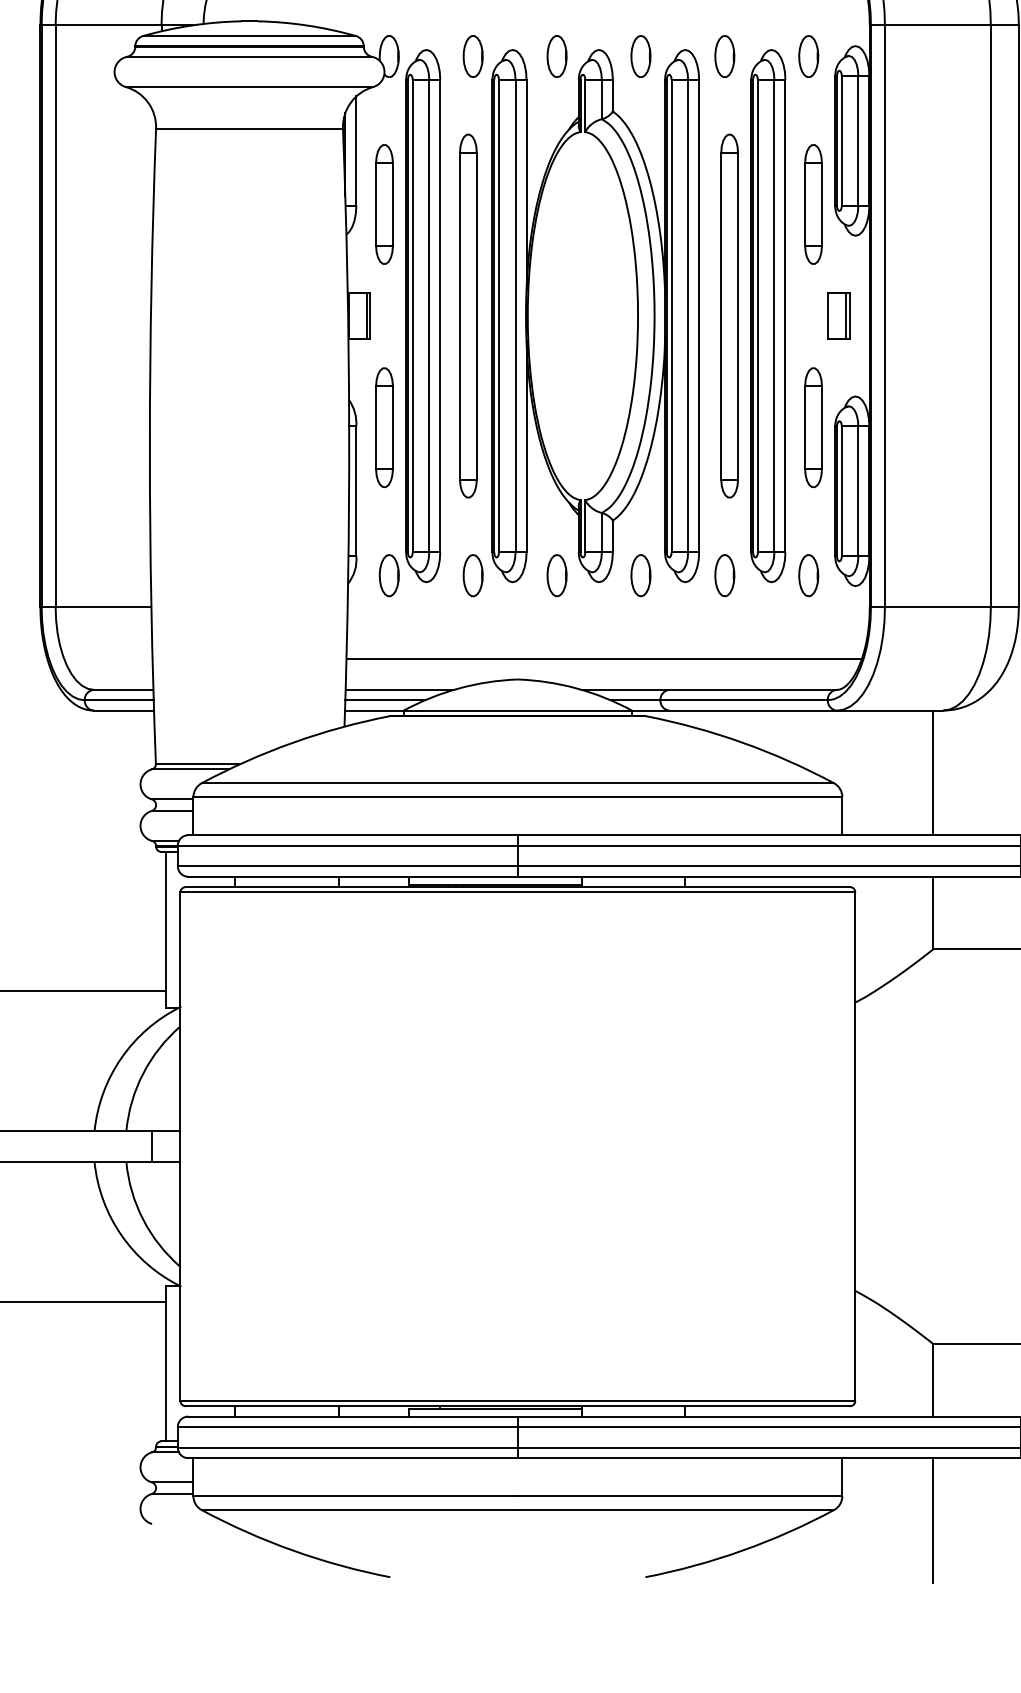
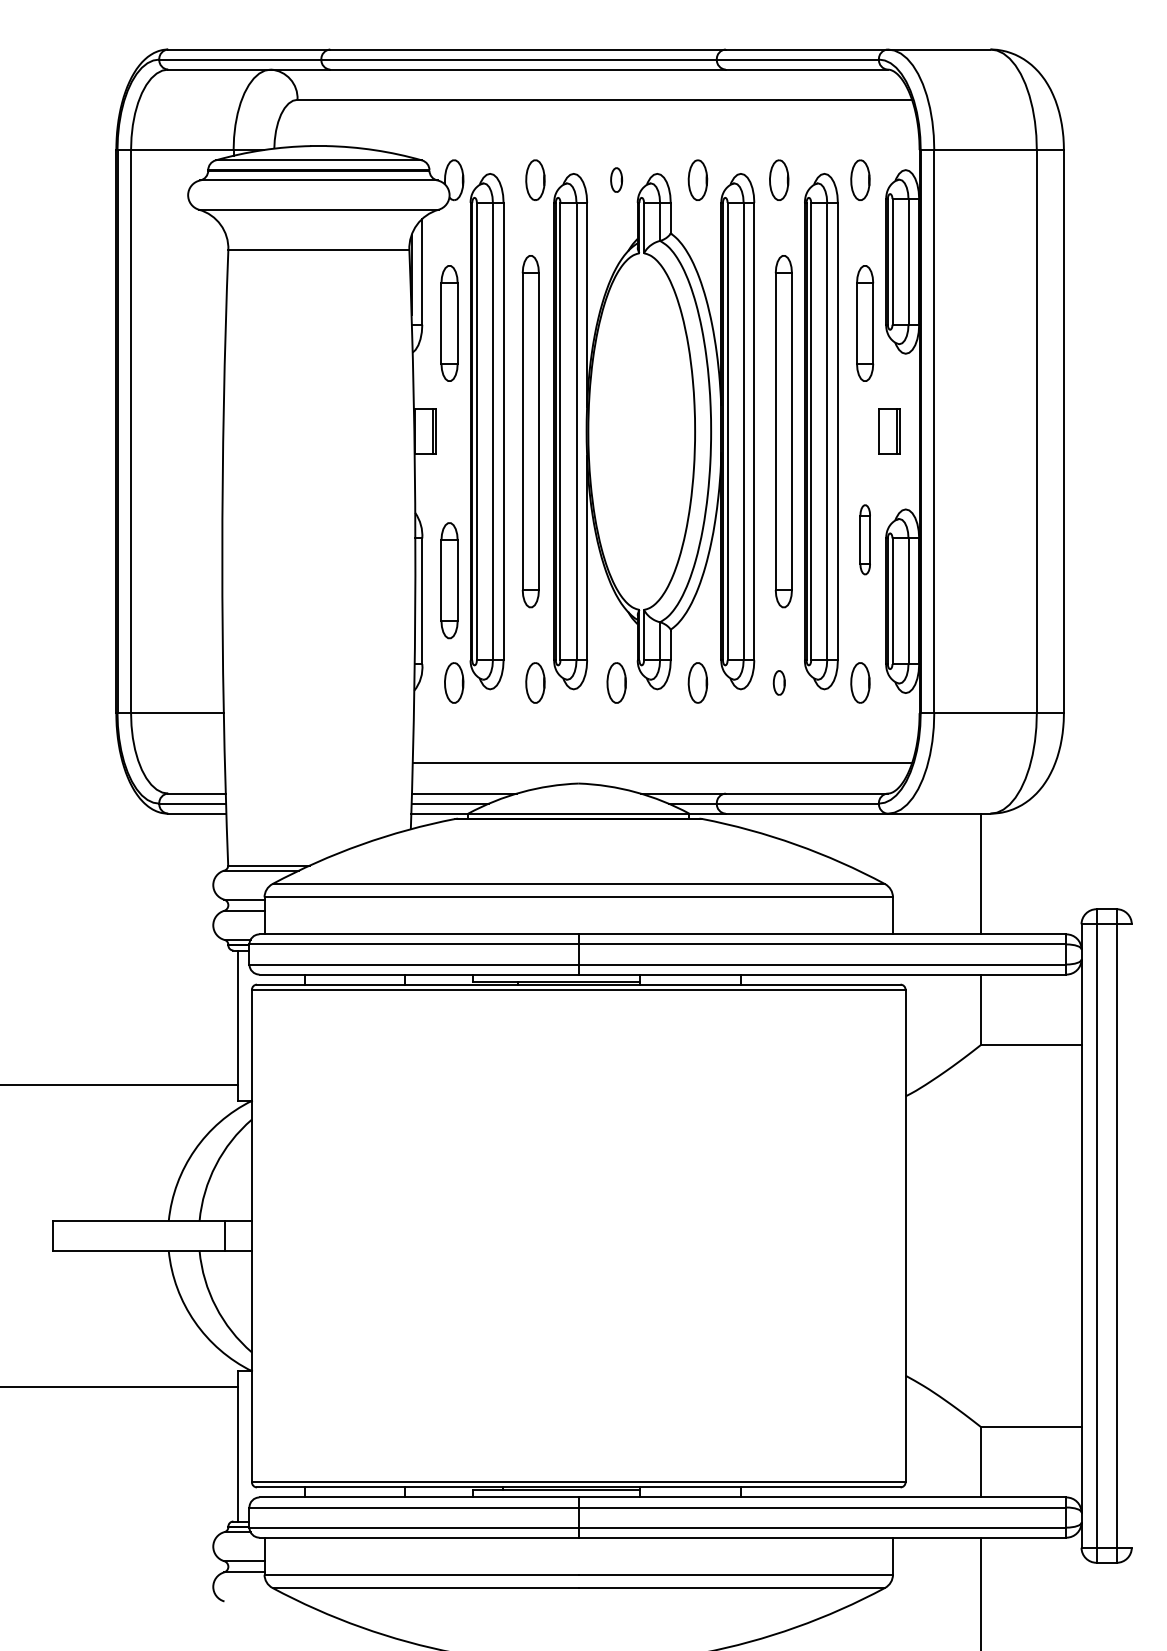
part: (556, 55) -> (616, 179), size x0.6
part: (384, 427) -> (449, 580), moved
part: (813, 427) -> (865, 539), size x0.6
part: (725, 575) -> (779, 682), size x0.6

